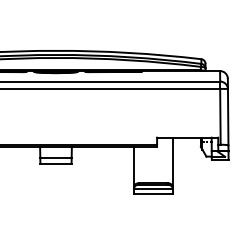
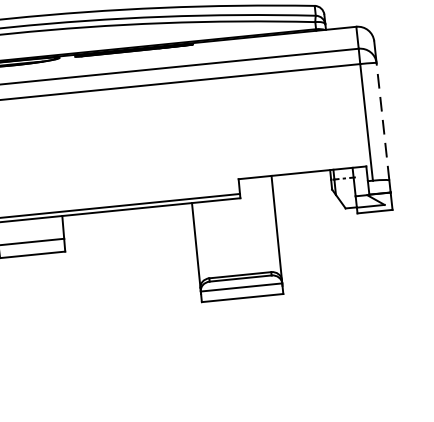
line: (228, 116) -> (383, 120), solid -> dashed

